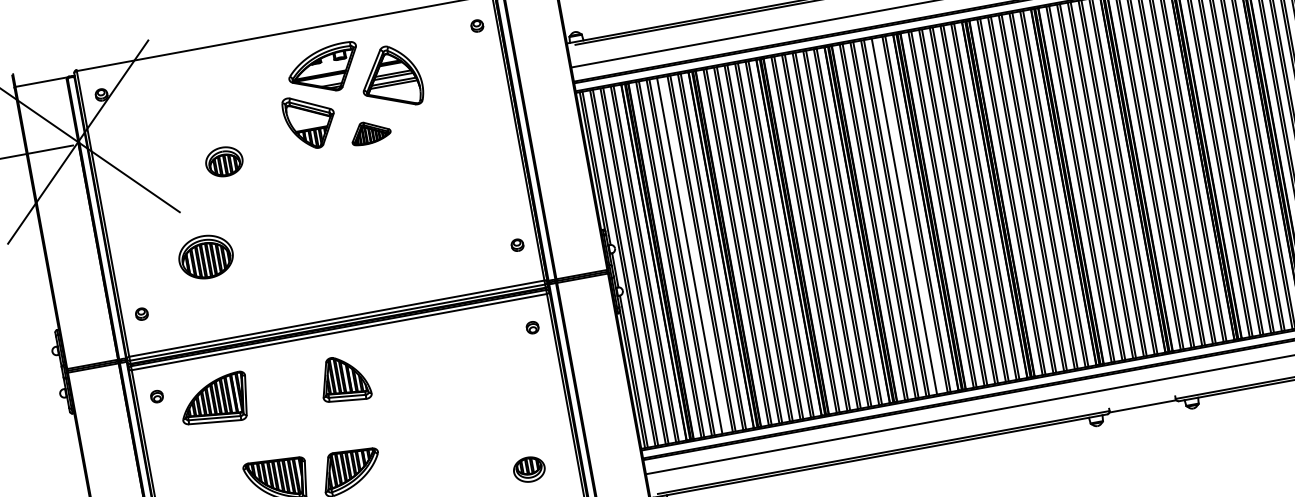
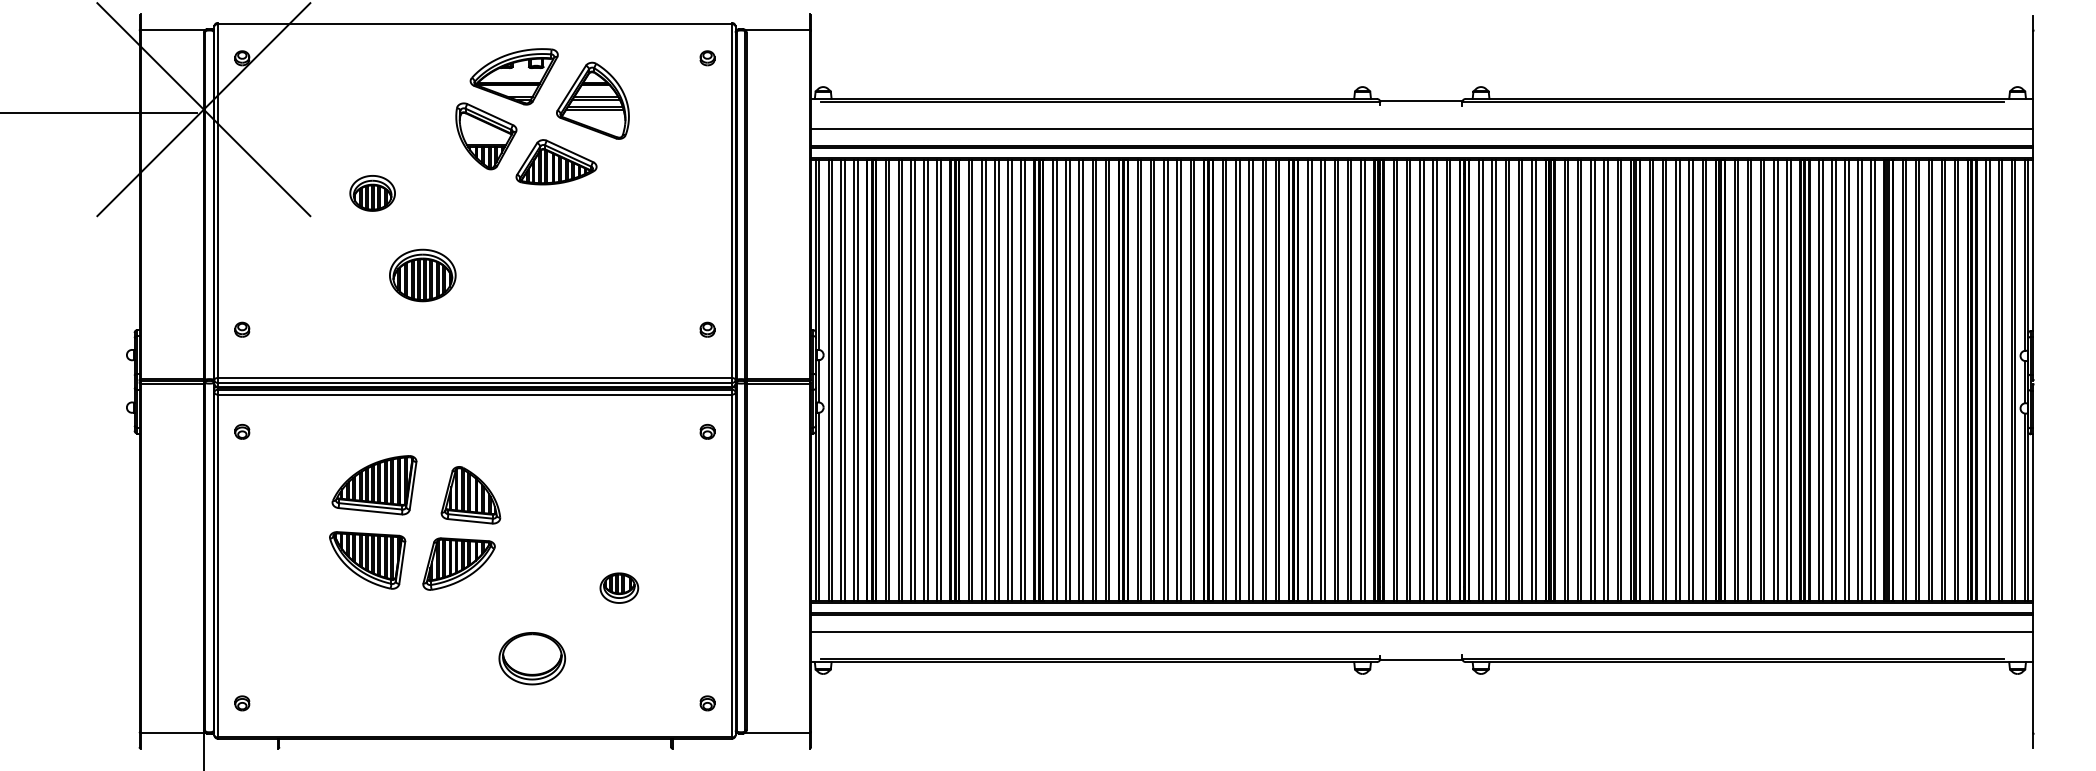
part: (370, 132) -> (556, 162), size x1.67
part: (224, 161) -> (372, 193), moved
line: (906, 216) -> (1180, 380), added
line: (692, 255) -> (914, 380), added
part: (205, 257) -> (422, 275), moved
part: (344, 379) -> (470, 495), moved
part: (214, 400) -> (374, 485), moved
part: (529, 469) -> (619, 587), moved

